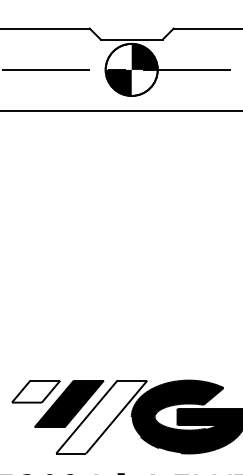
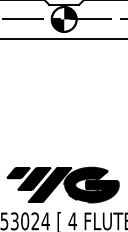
fill: (35, 390) -> (18, 172), added
fill: (100, 415) -> (49, 184), added

